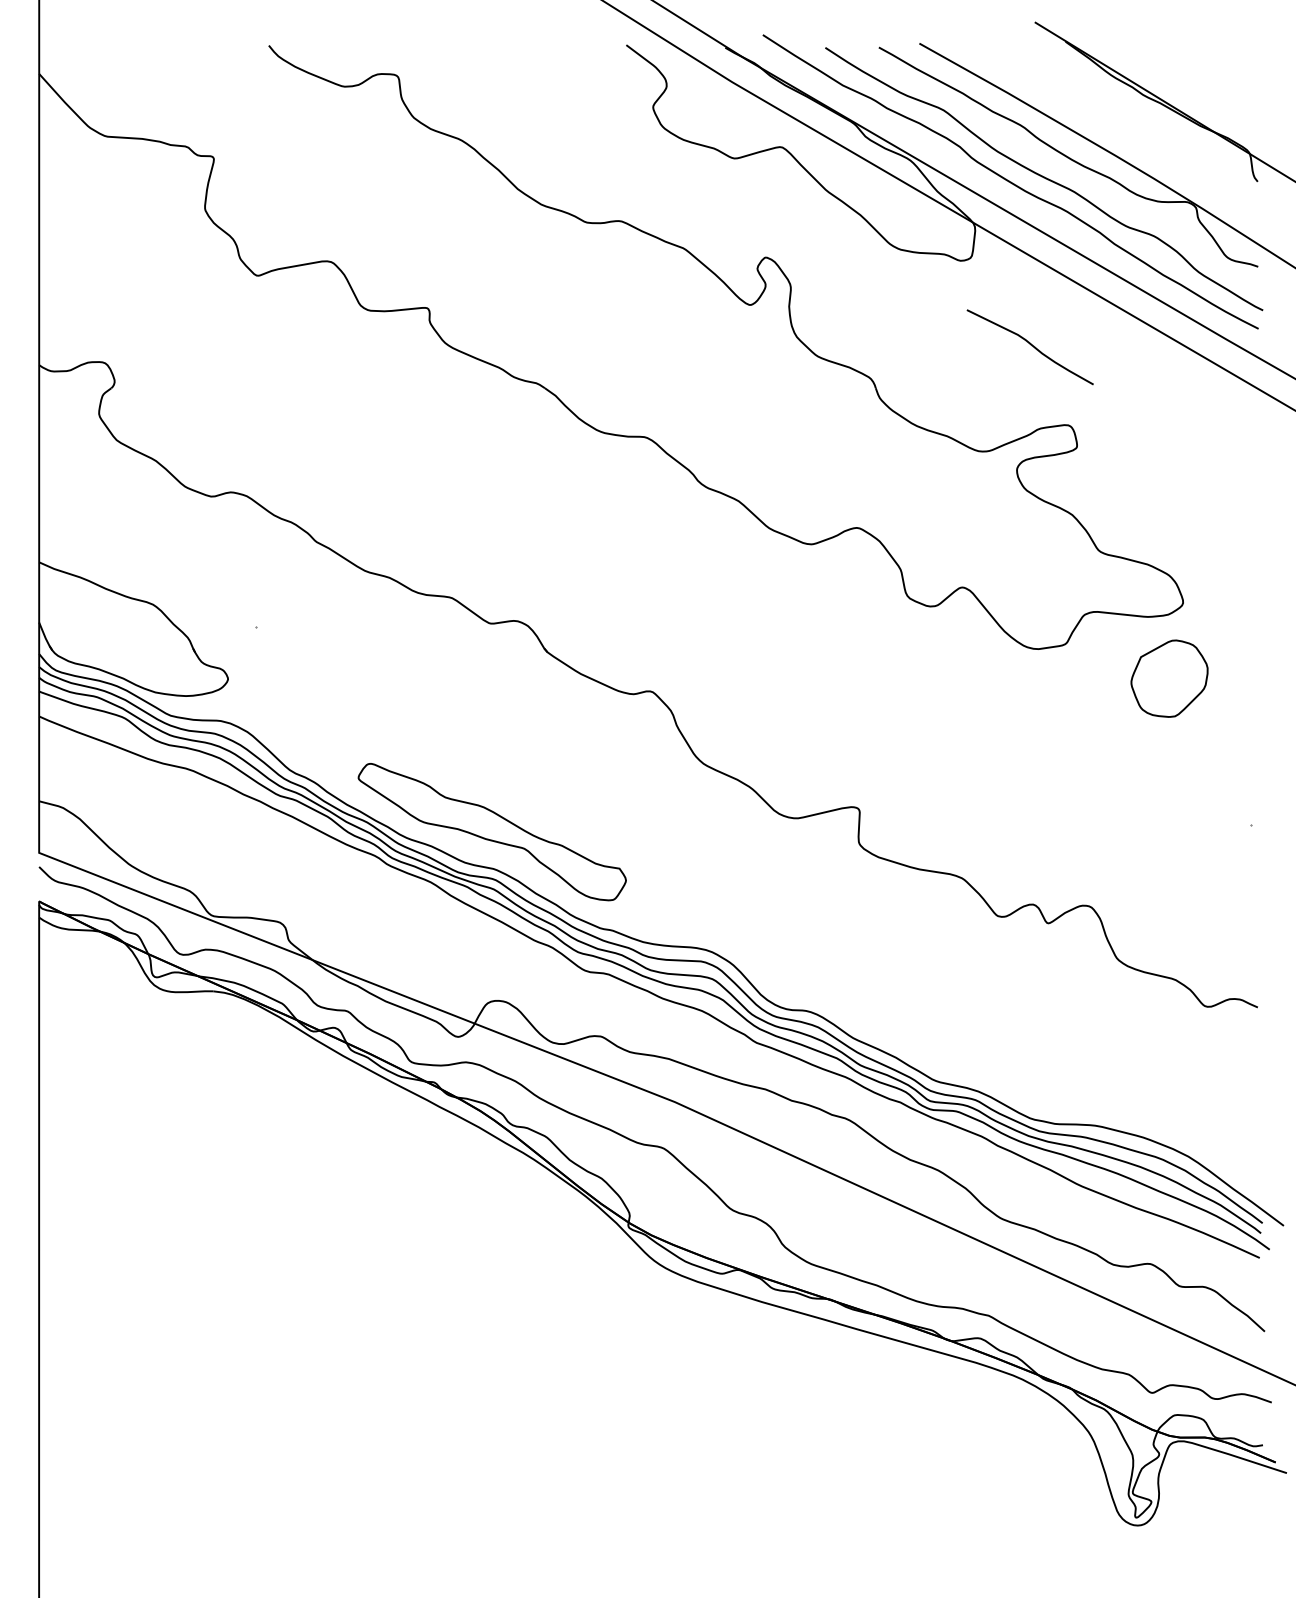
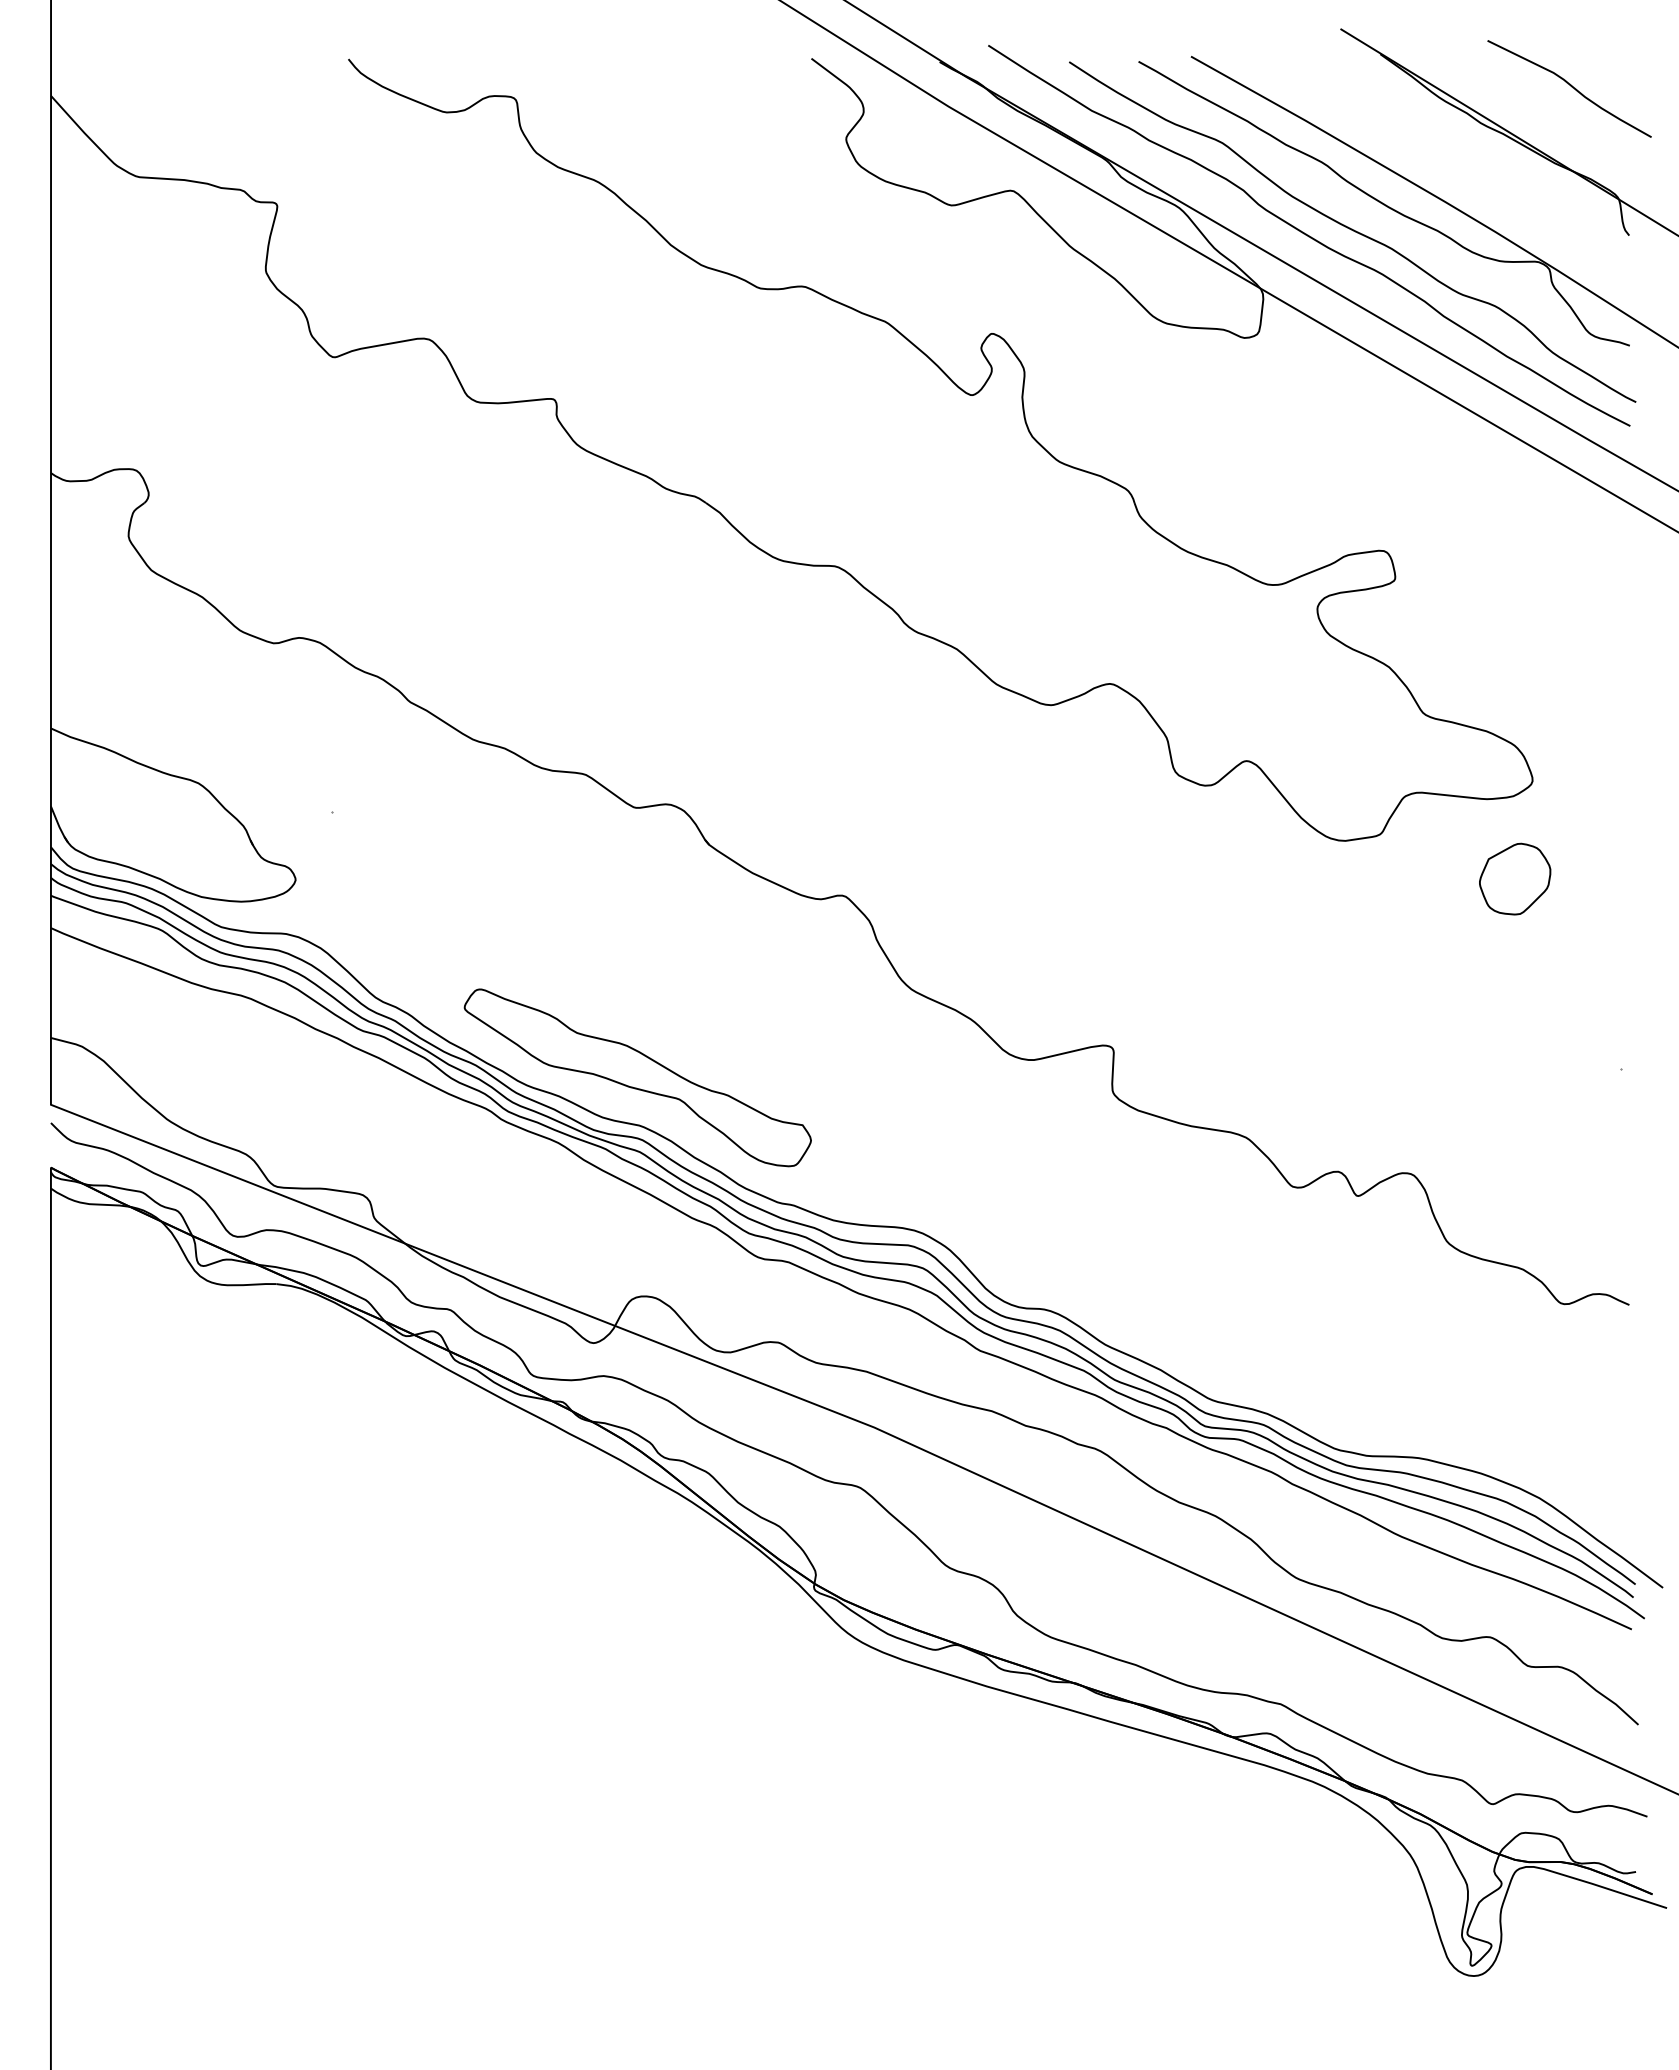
curve: (1030, 345) -> (1570, 86), moved
part: (1169, 678) -> (1515, 878), size x0.71

